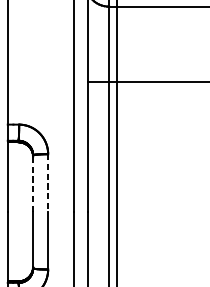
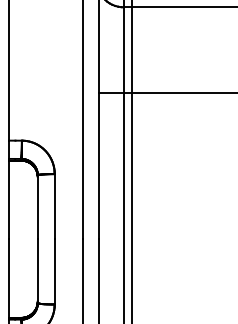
line: (47, 182) -> (54, 206), dashed -> solid
line: (32, 183) -> (37, 207), dashed -> solid

